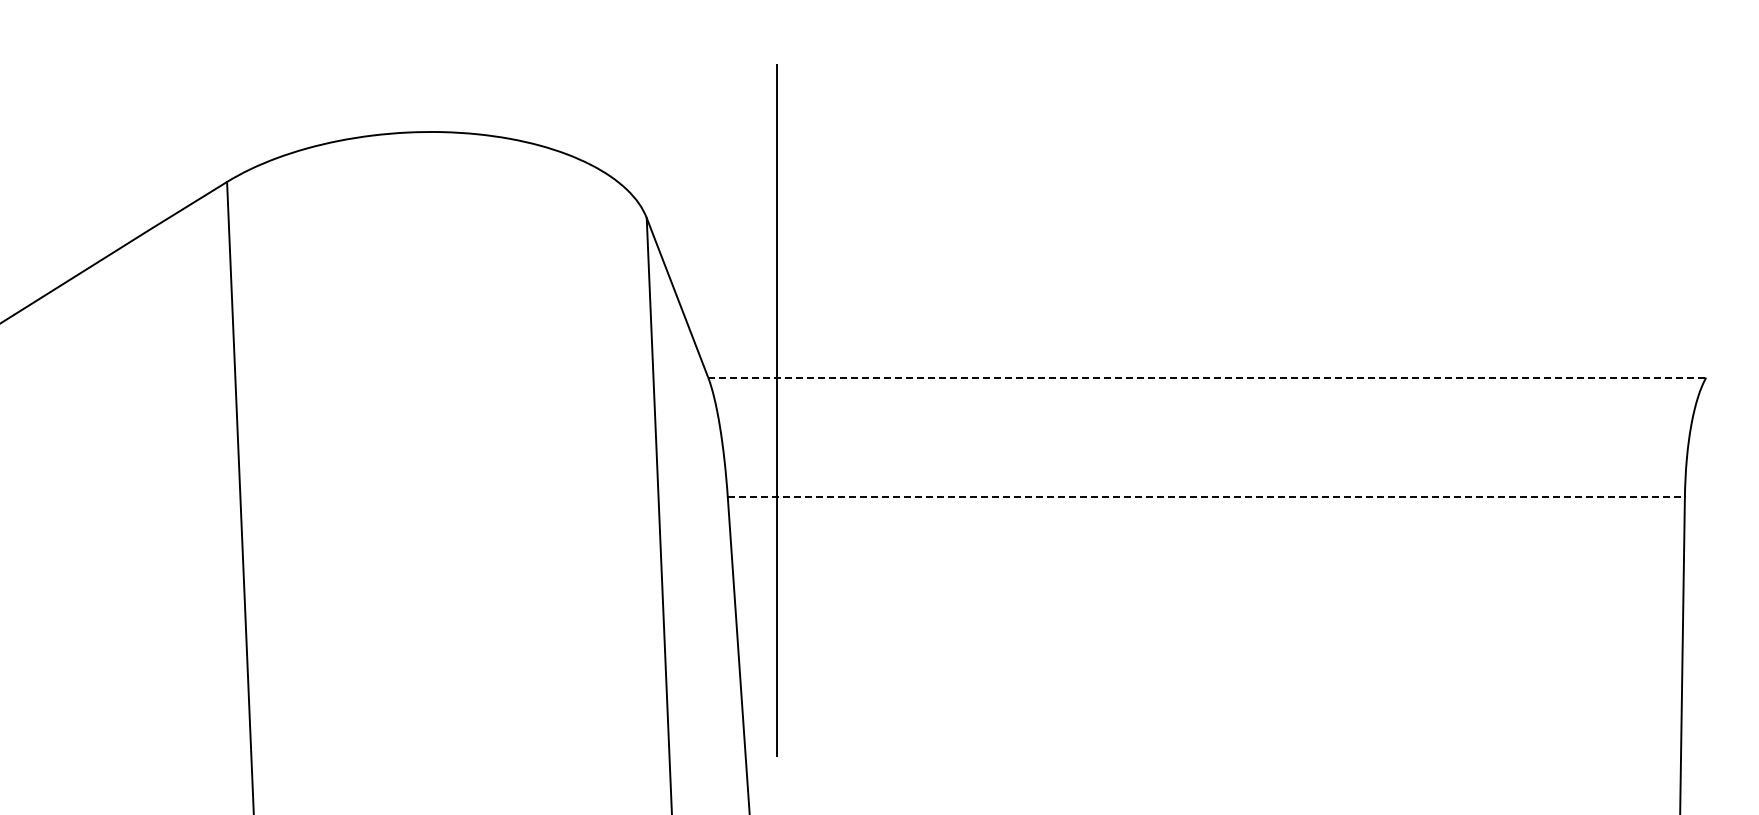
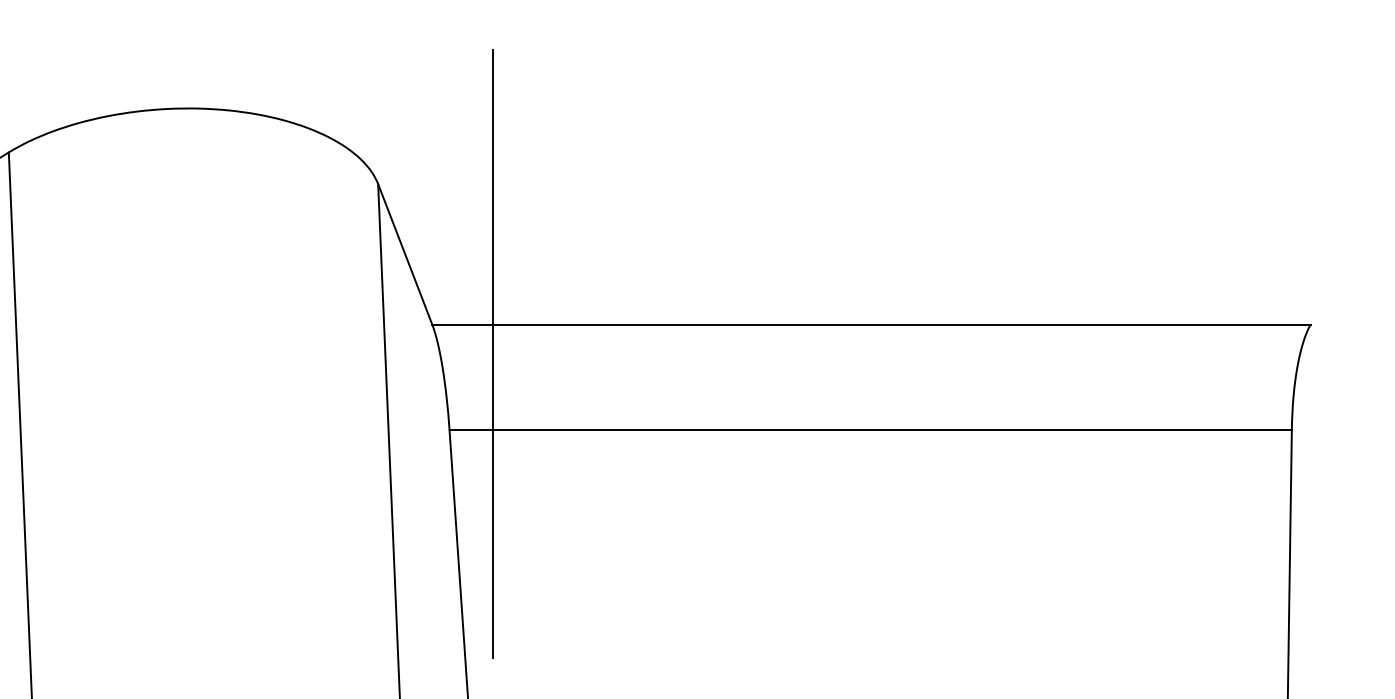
line: (1207, 377) -> (871, 324), dashed -> solid
line: (1206, 497) -> (870, 430), dashed -> solid

